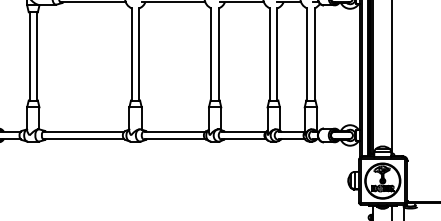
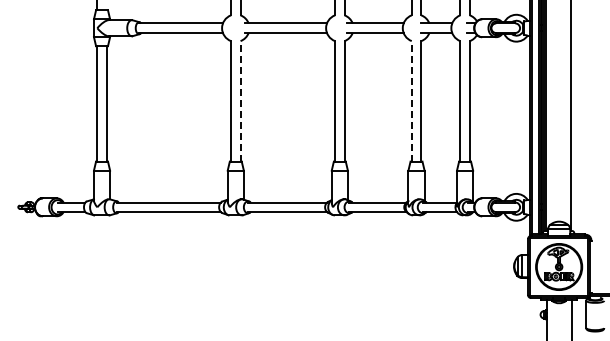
line: (139, 53) -> (240, 100), solid -> dashed
line: (269, 53) -> (411, 100), solid -> dashed

